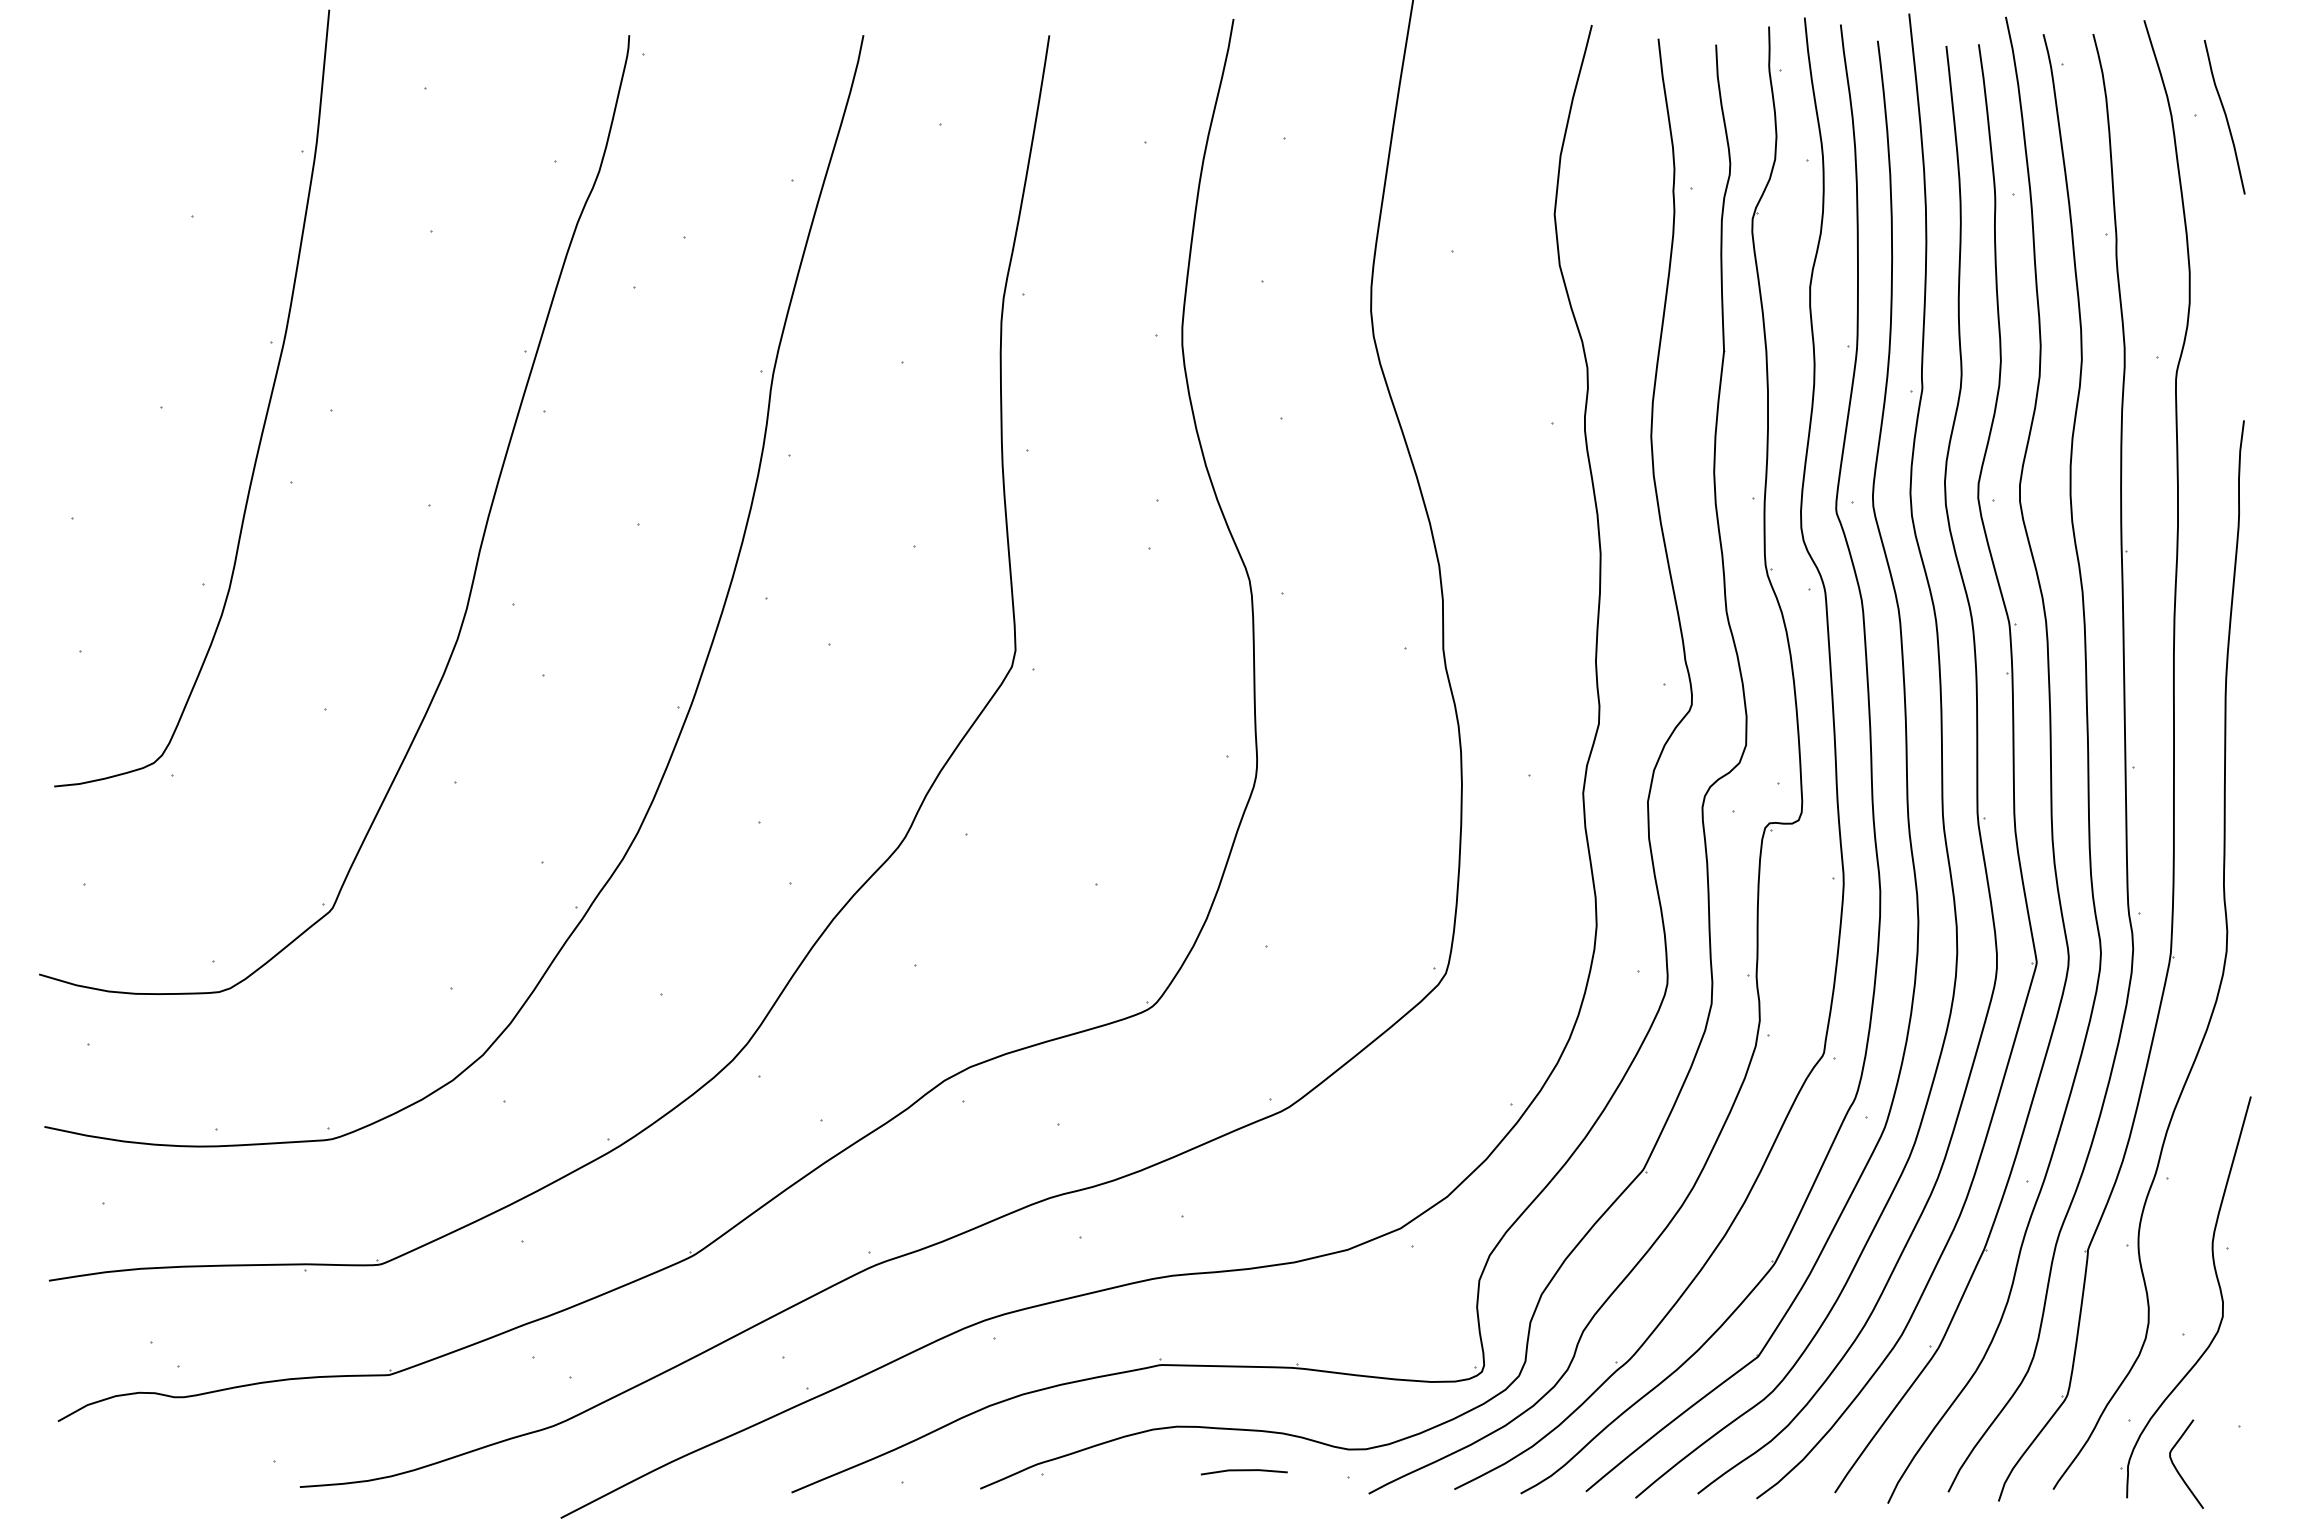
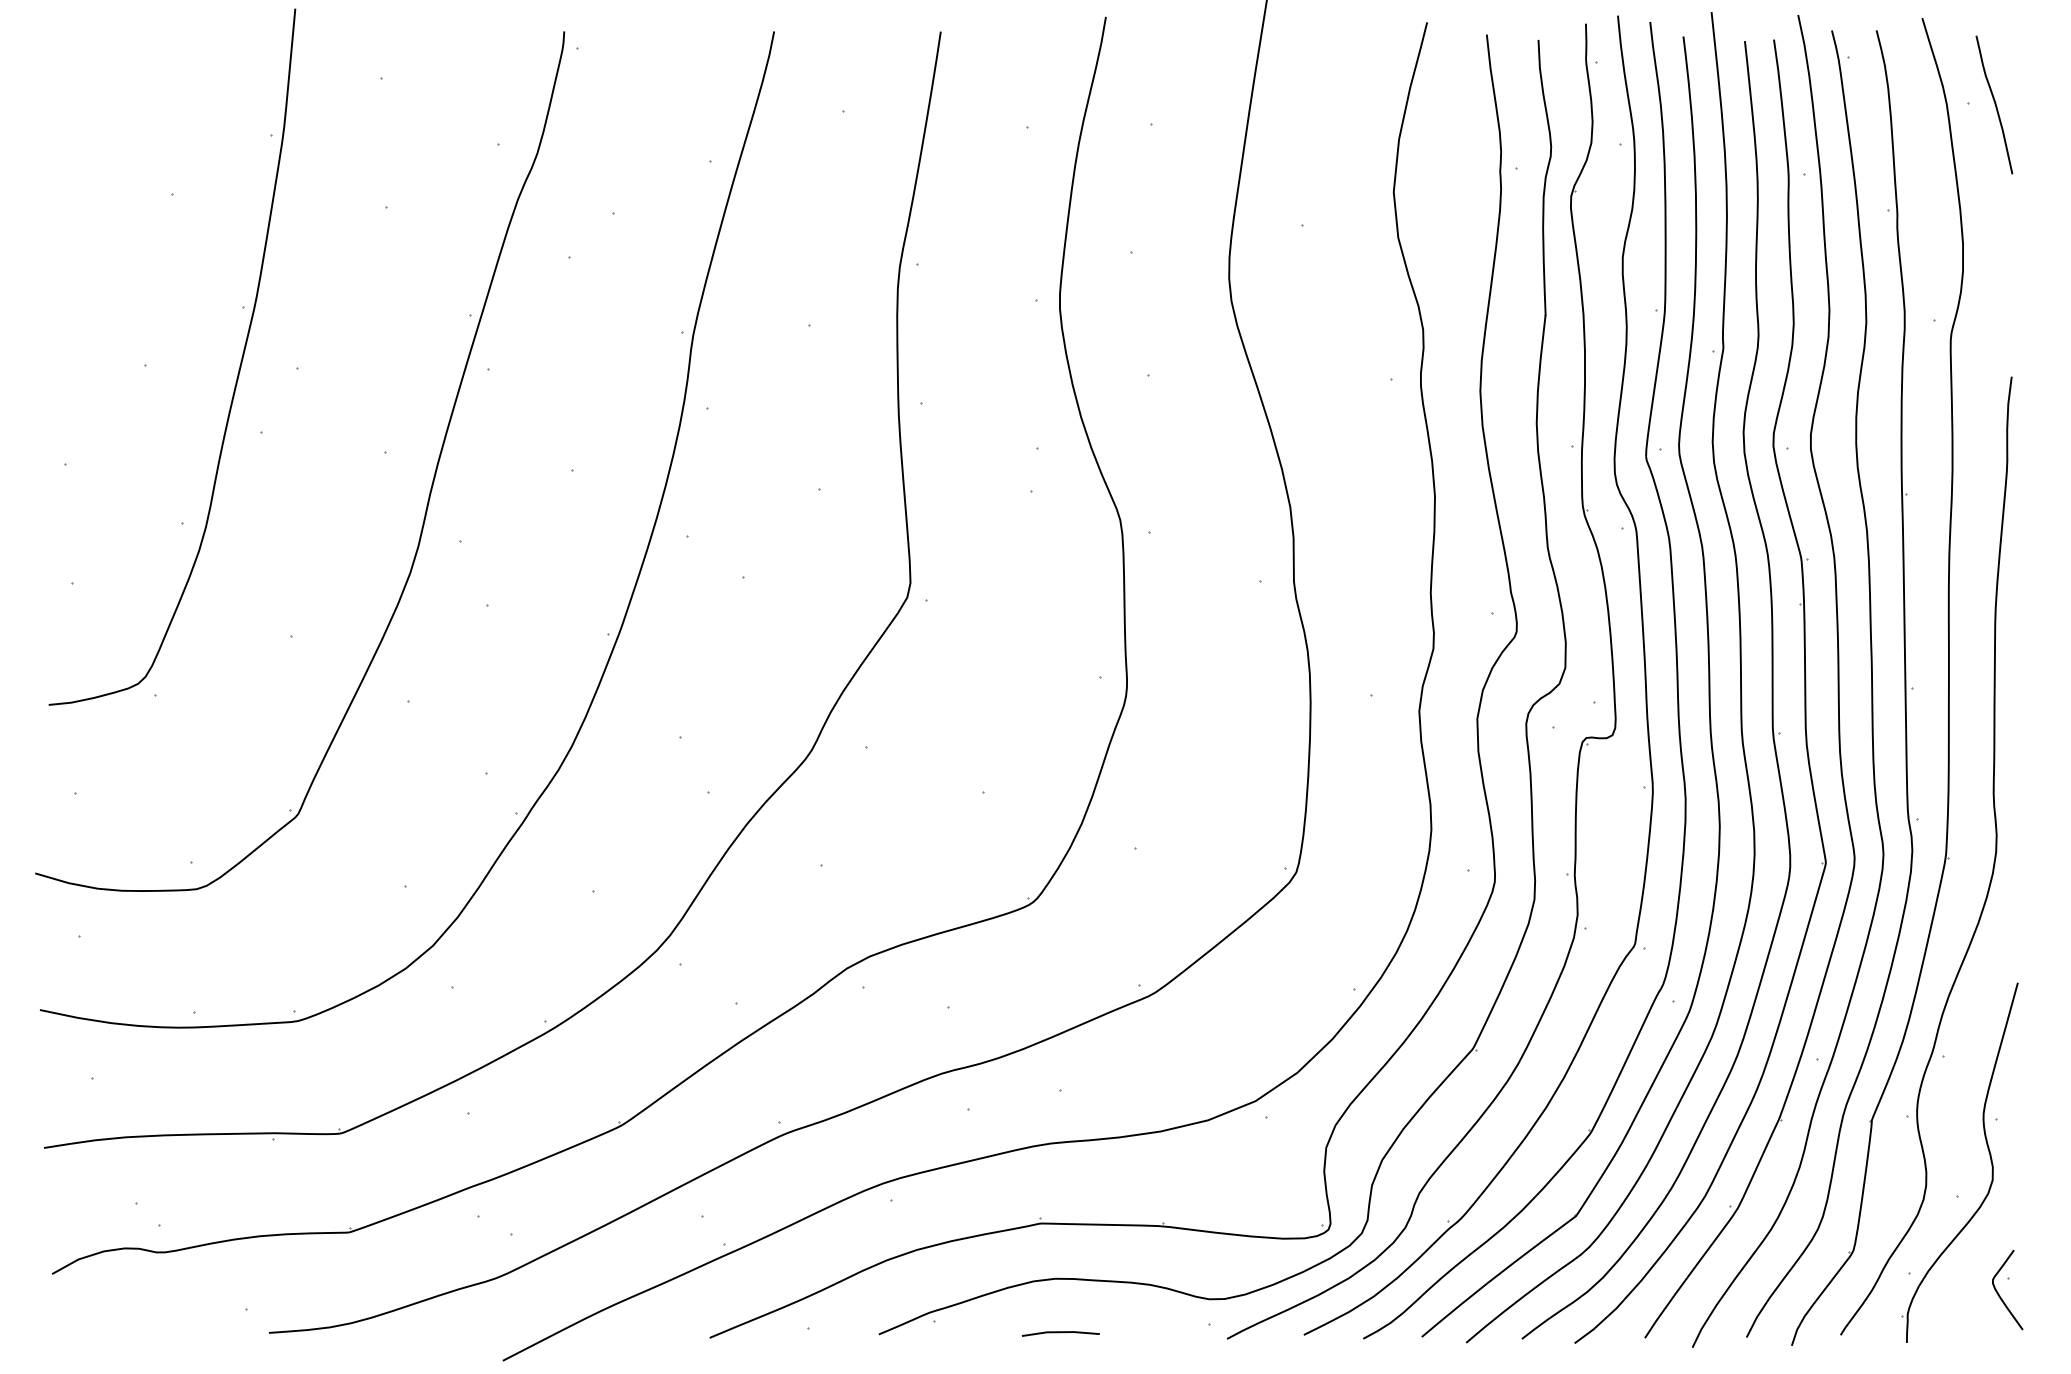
curve: (2176, 1467) -> (1998, 1292), moved
line: (1243, 1471) -> (1060, 1333), moved

